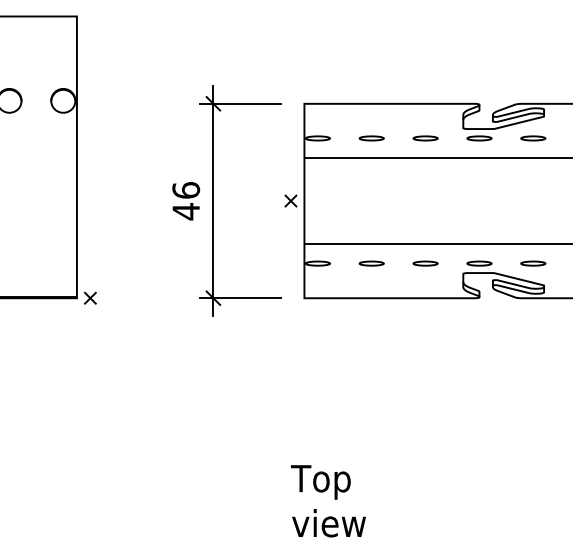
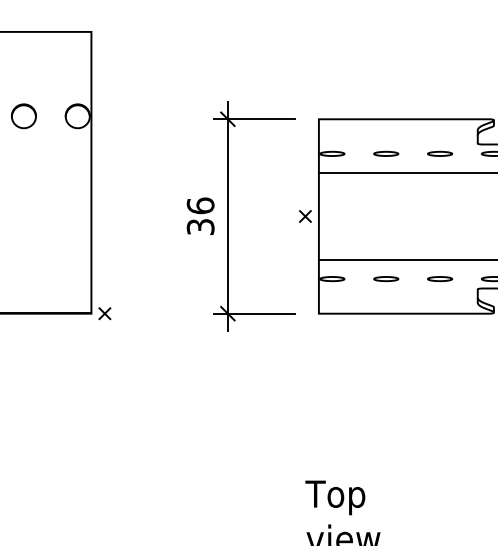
text: (186, 211) -> (200, 226), 46 -> 36

